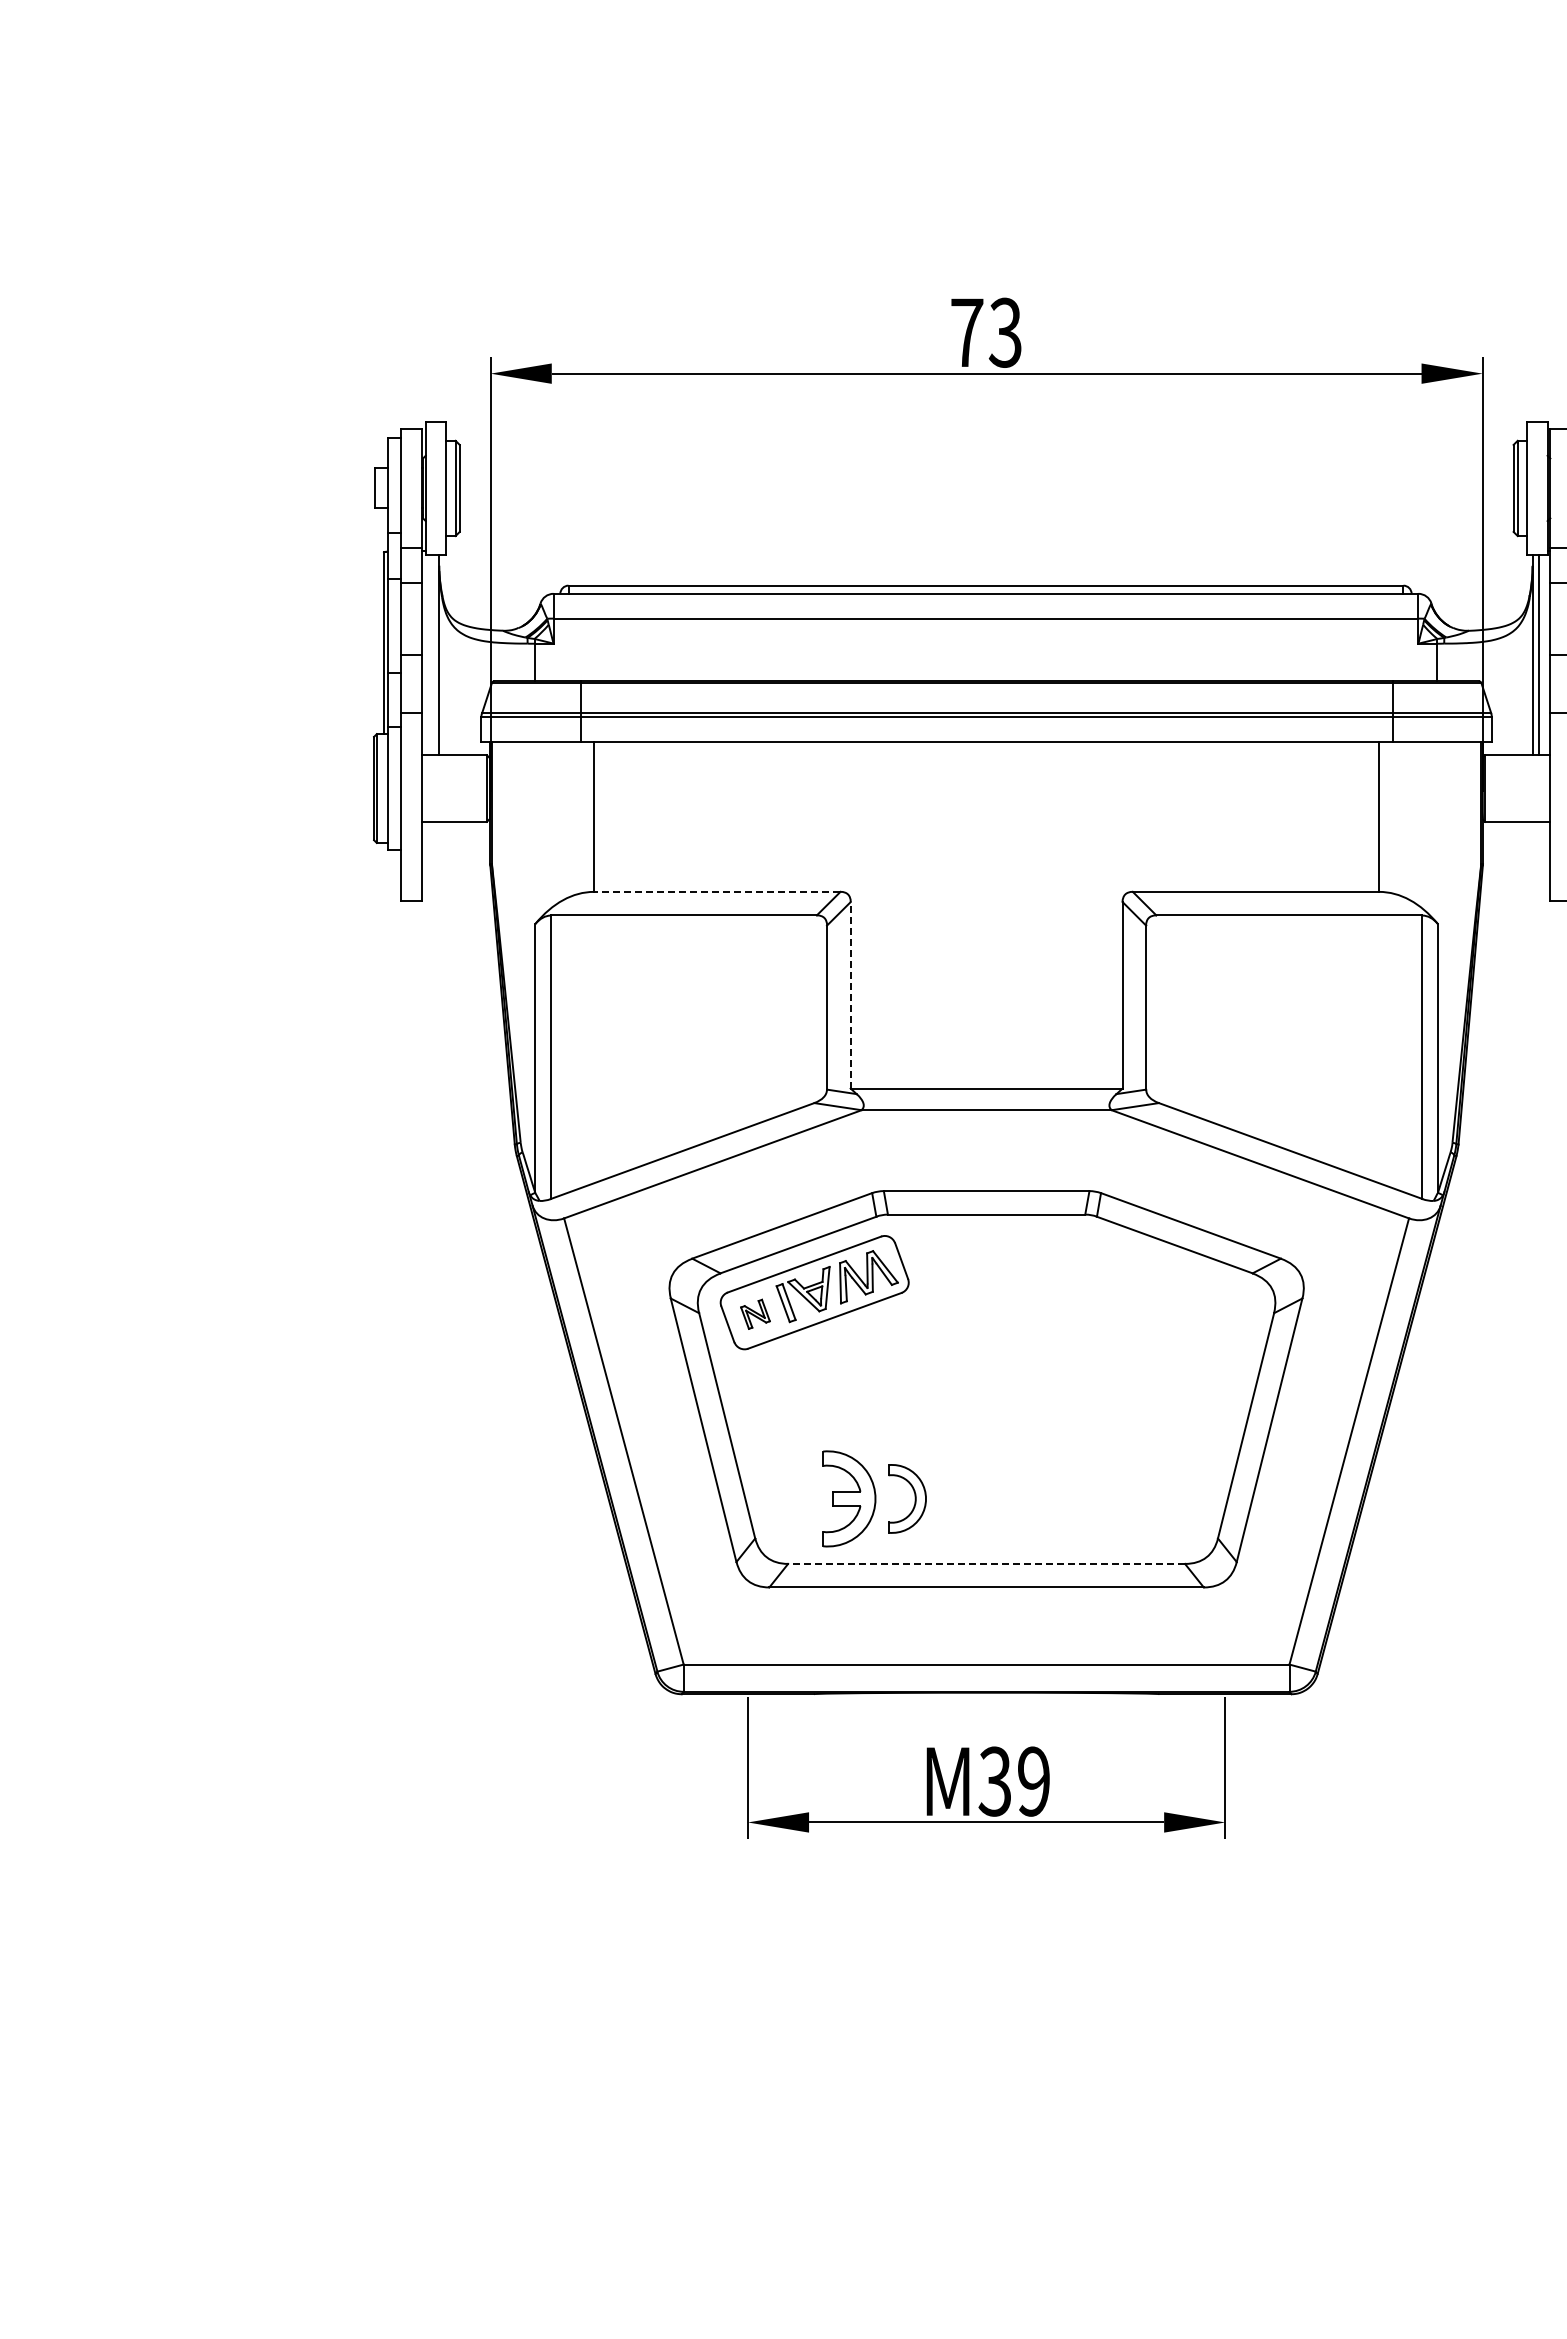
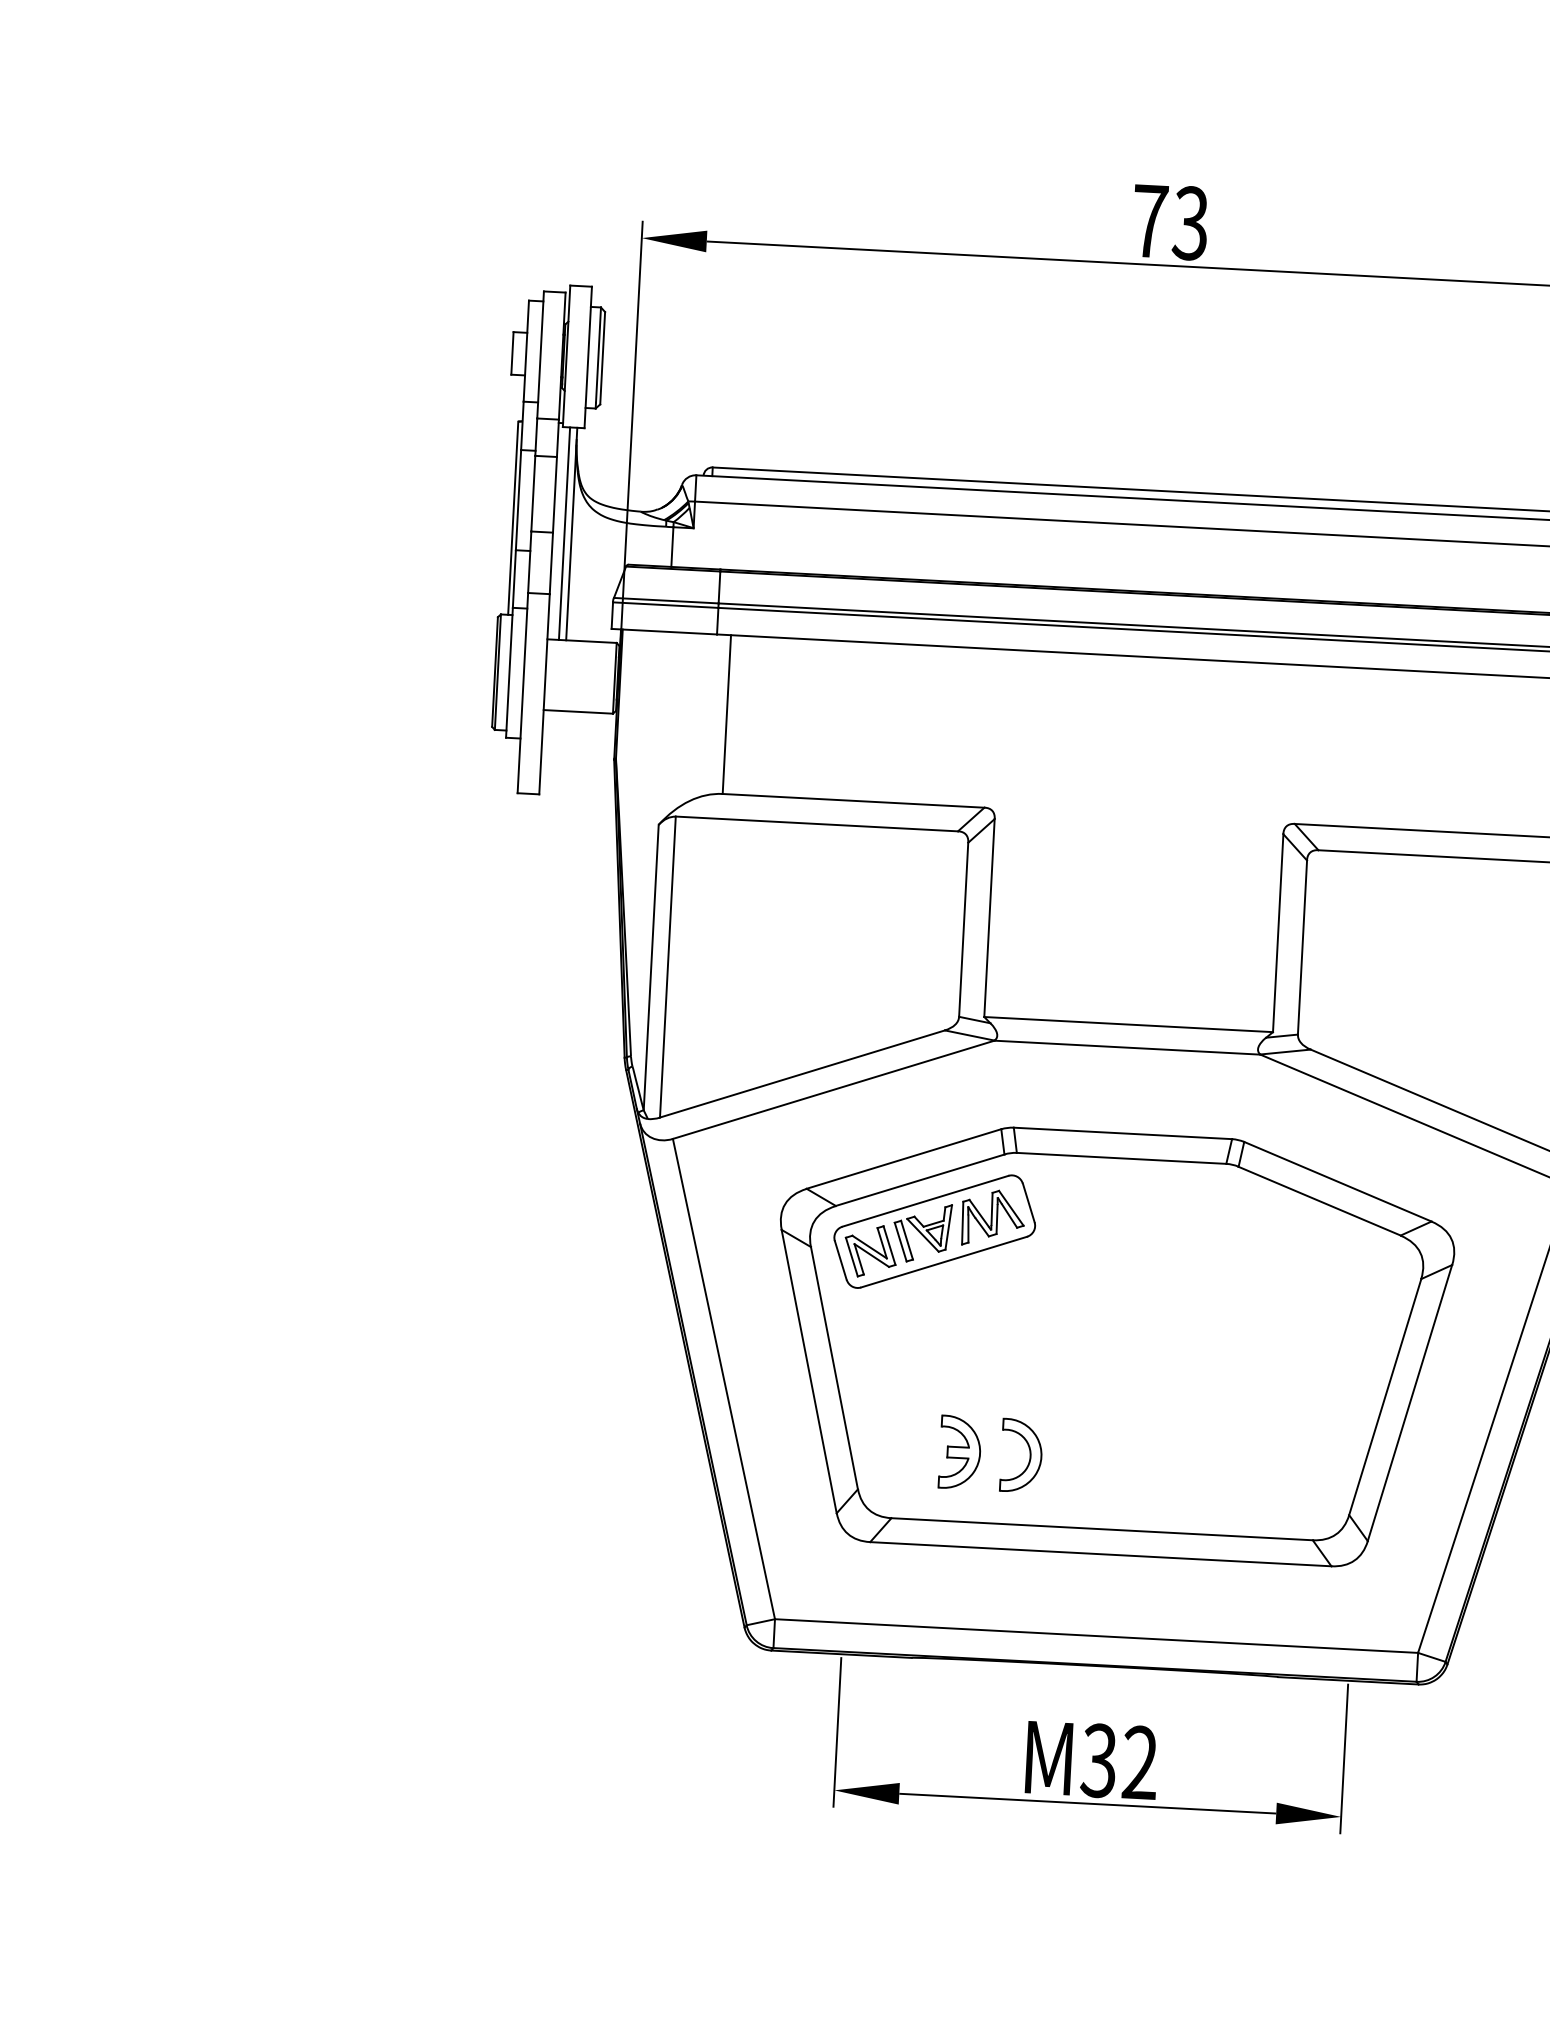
line: (432, 655) -> (564, 534), added
line: (716, 891) -> (852, 800), dashed -> solid
line: (850, 994) -> (989, 917), dashed -> solid
part: (755, 1314) -> (870, 1251), size x1.67
part: (849, 1498) -> (960, 1452), size x0.71
line: (986, 1563) -> (1102, 1528), dashed -> solid
text: (1033, 1781) -> (1139, 1762), M39 -> M32

